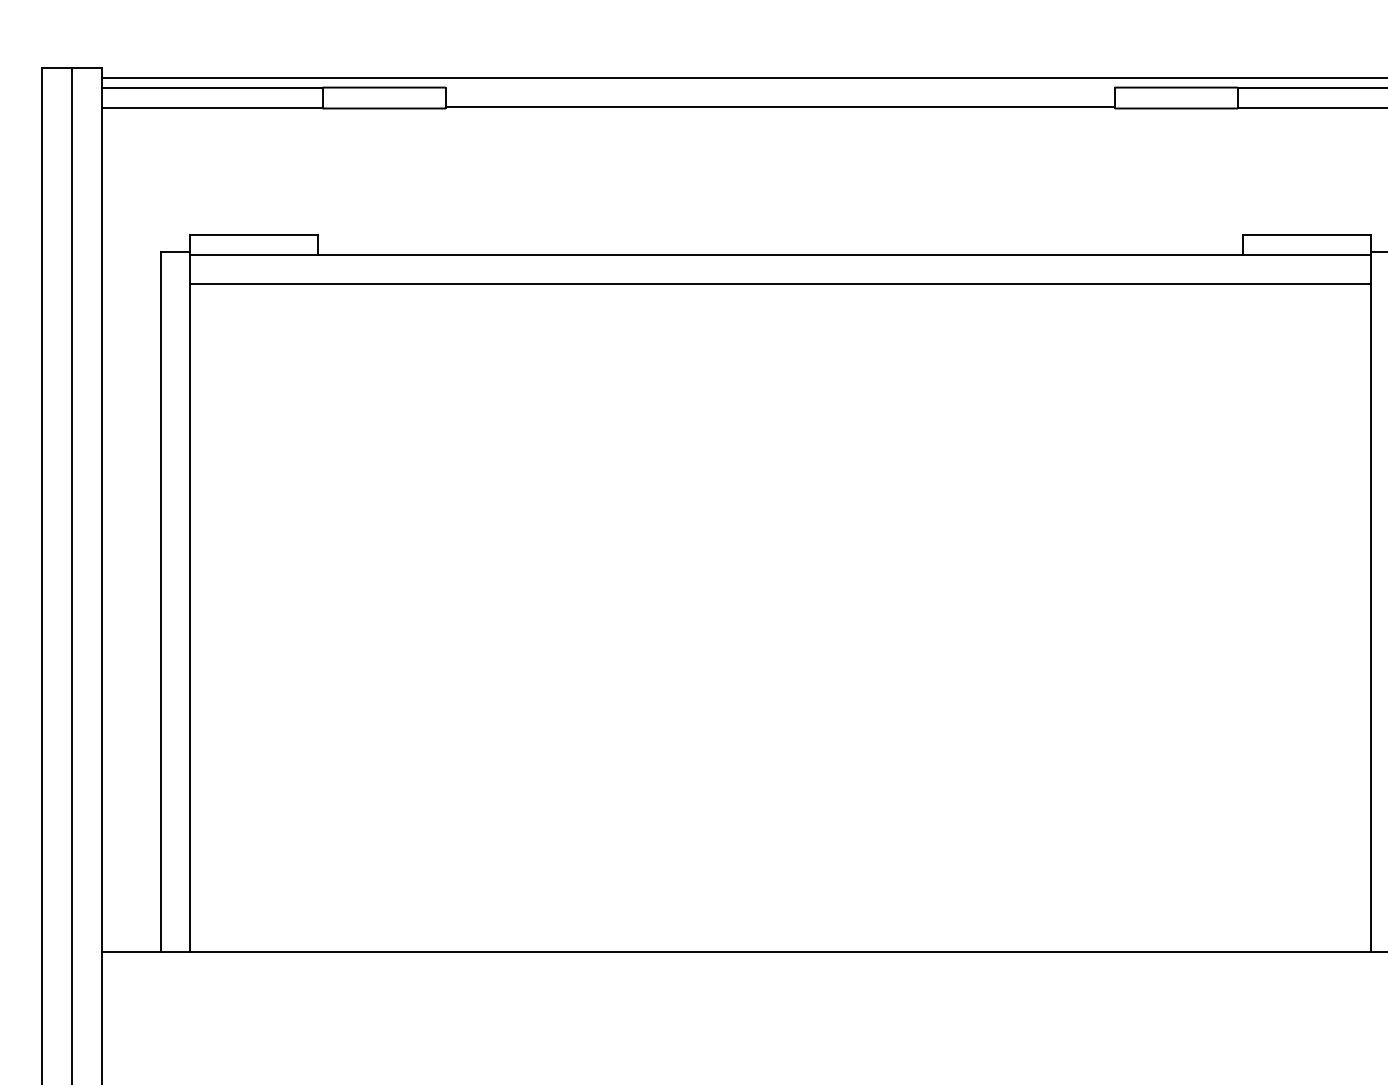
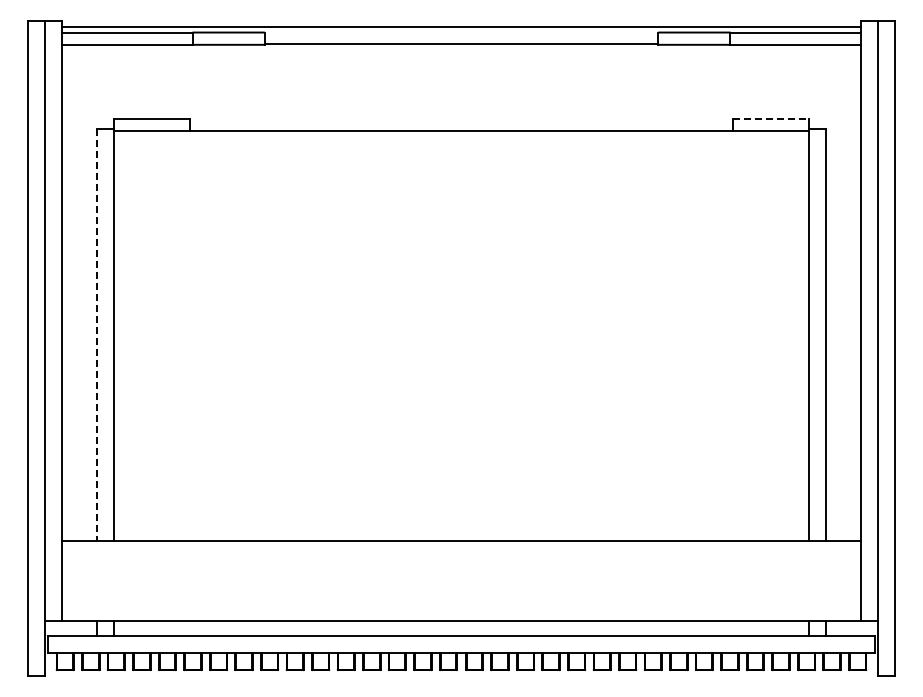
line: (1305, 235) -> (770, 119), solid -> dashed
line: (780, 284) -> (461, 148), removed
line: (161, 602) -> (97, 335), solid -> dashed

